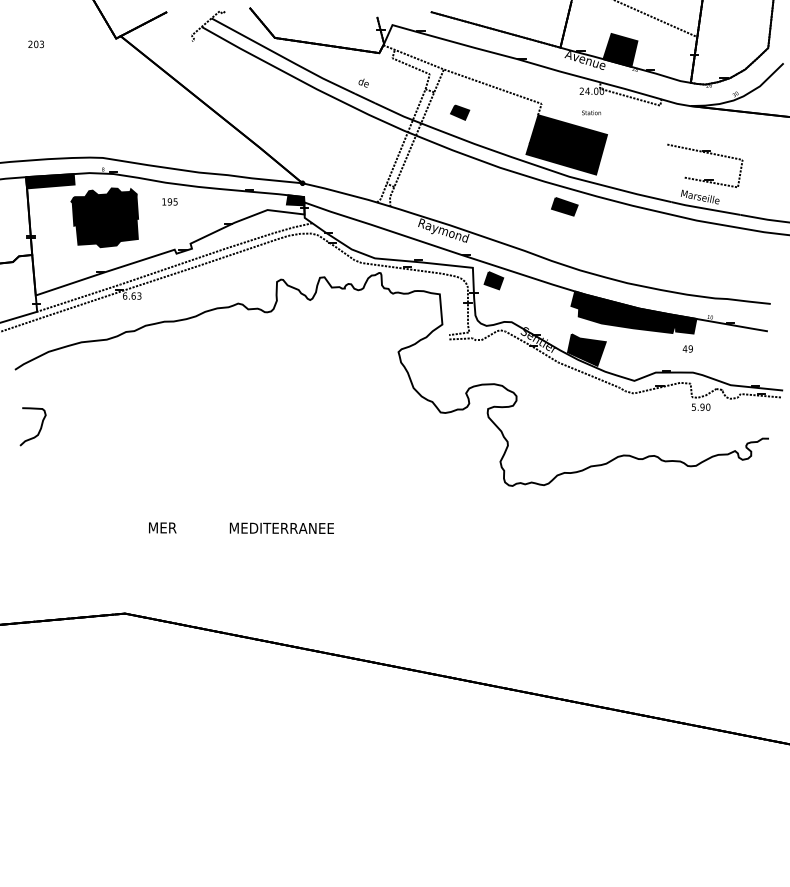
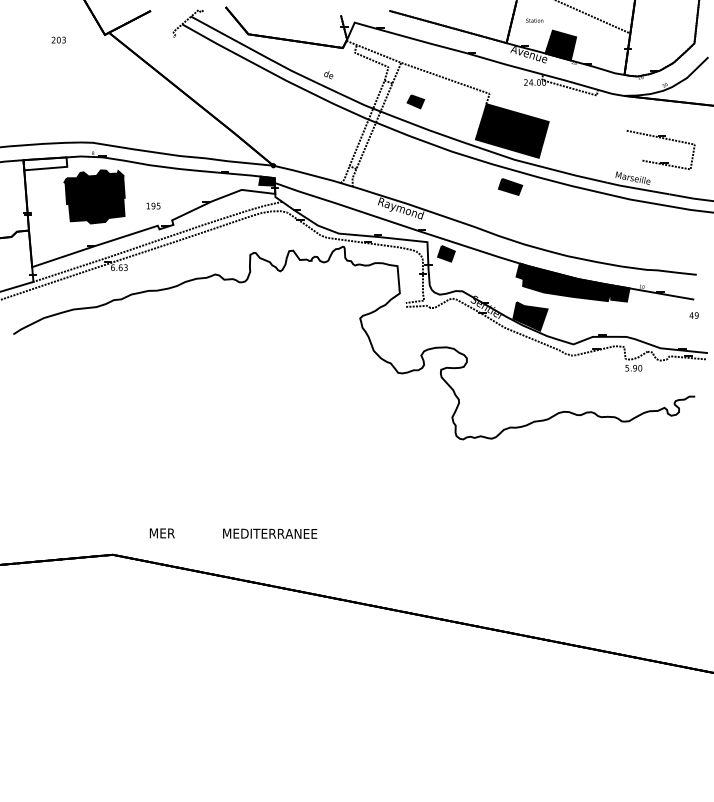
text: (35, 44) -> (58, 40), moved
text: (591, 112) -> (534, 20), moved
part: (704, 153) -> (660, 138), moved
fill: (50, 181) -> (45, 164), removed
text: (169, 201) -> (153, 205), moved
text: (687, 348) -> (693, 315), moved
curve: (39, 429) -> (35, 388), removed
text: (241, 527) -> (233, 533), moved

